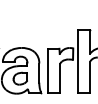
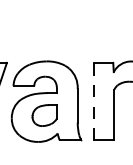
line: (48, 70) -> (93, 101), solid -> dashed

